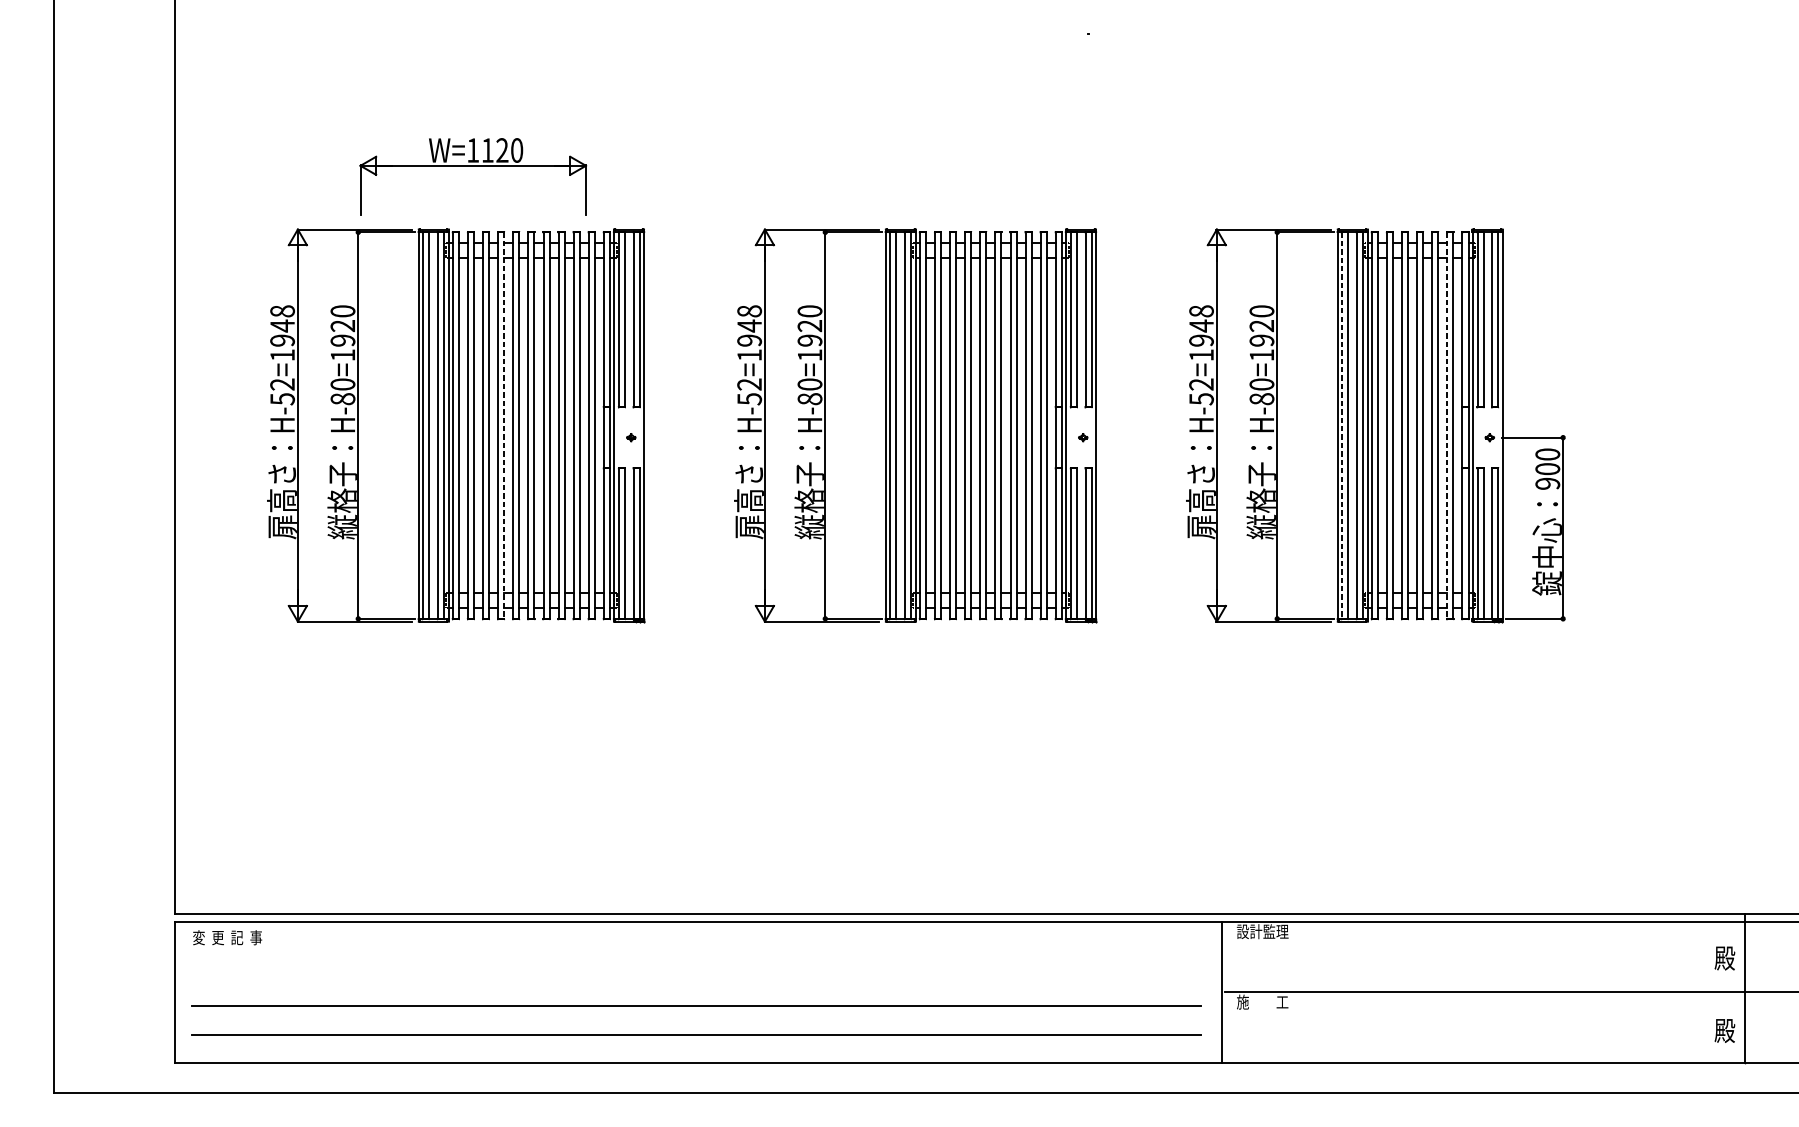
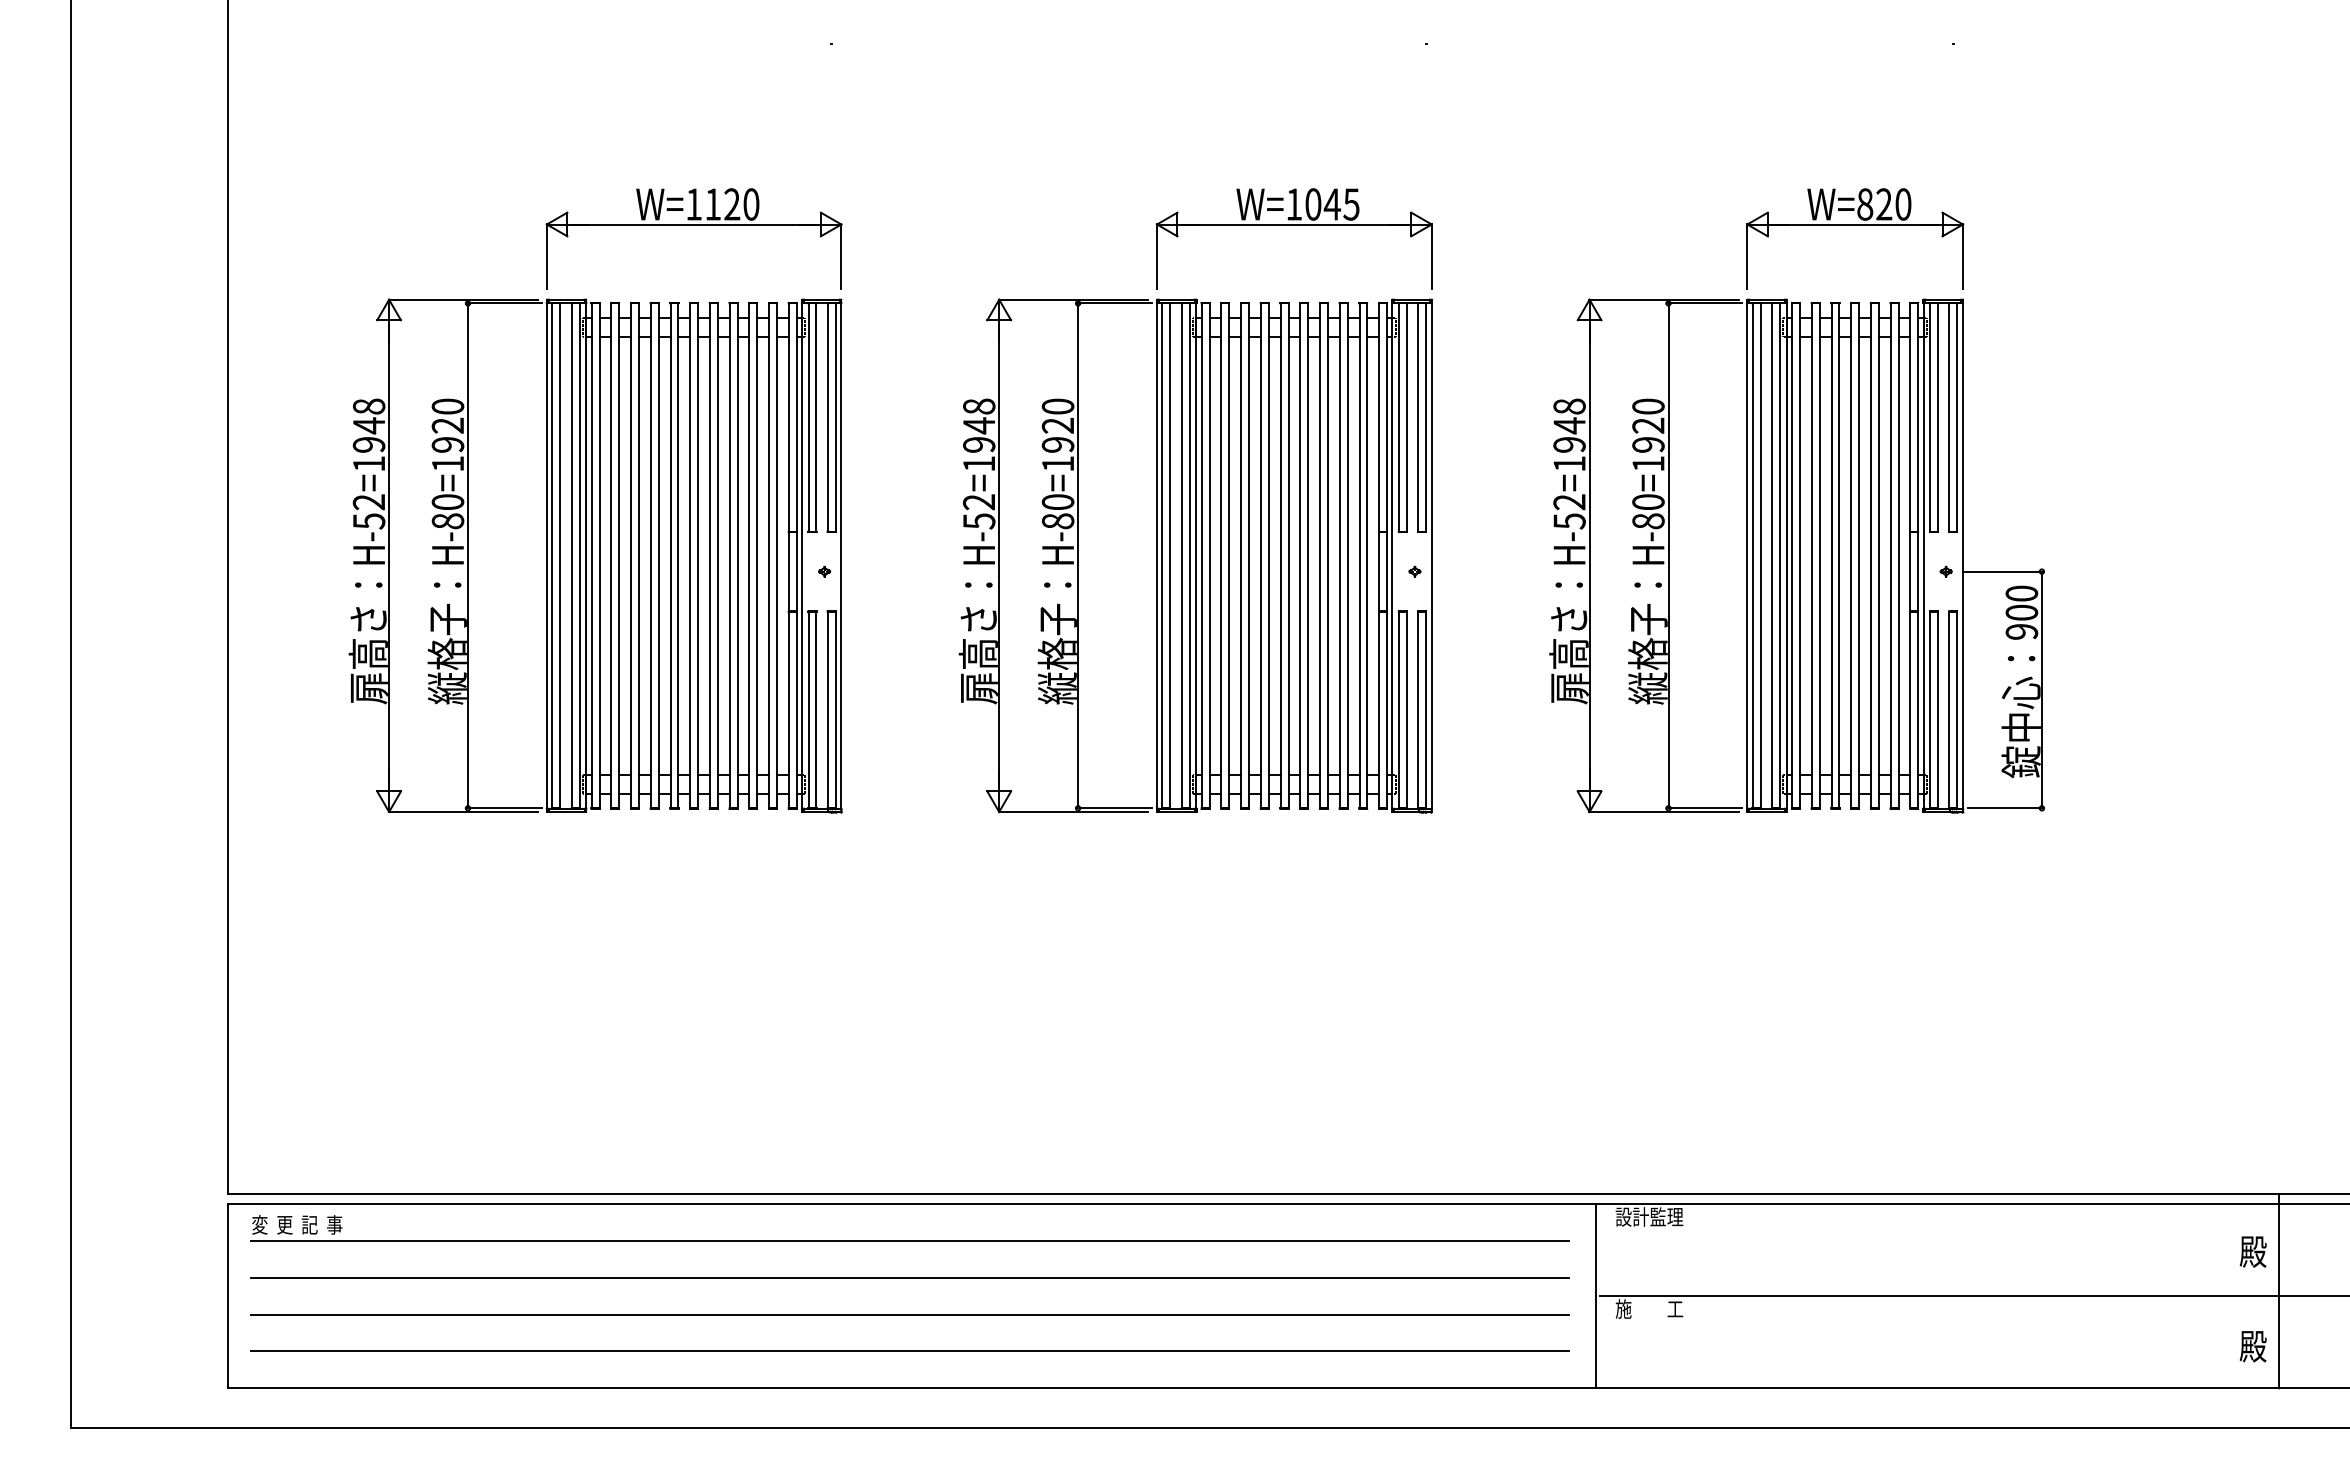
part: (472, 166) -> (693, 225), moved
part: (990, 172) -> (1293, 225), added
part: (1420, 172) -> (1855, 225), added
line: (504, 426) -> (658, 556), dashed -> solid
line: (1341, 426) -> (1752, 556), dashed -> solid
line: (1447, 426) -> (1890, 556), dashed -> solid
line: (696, 949) -> (909, 1240), added
line: (696, 978) -> (909, 1277), added

